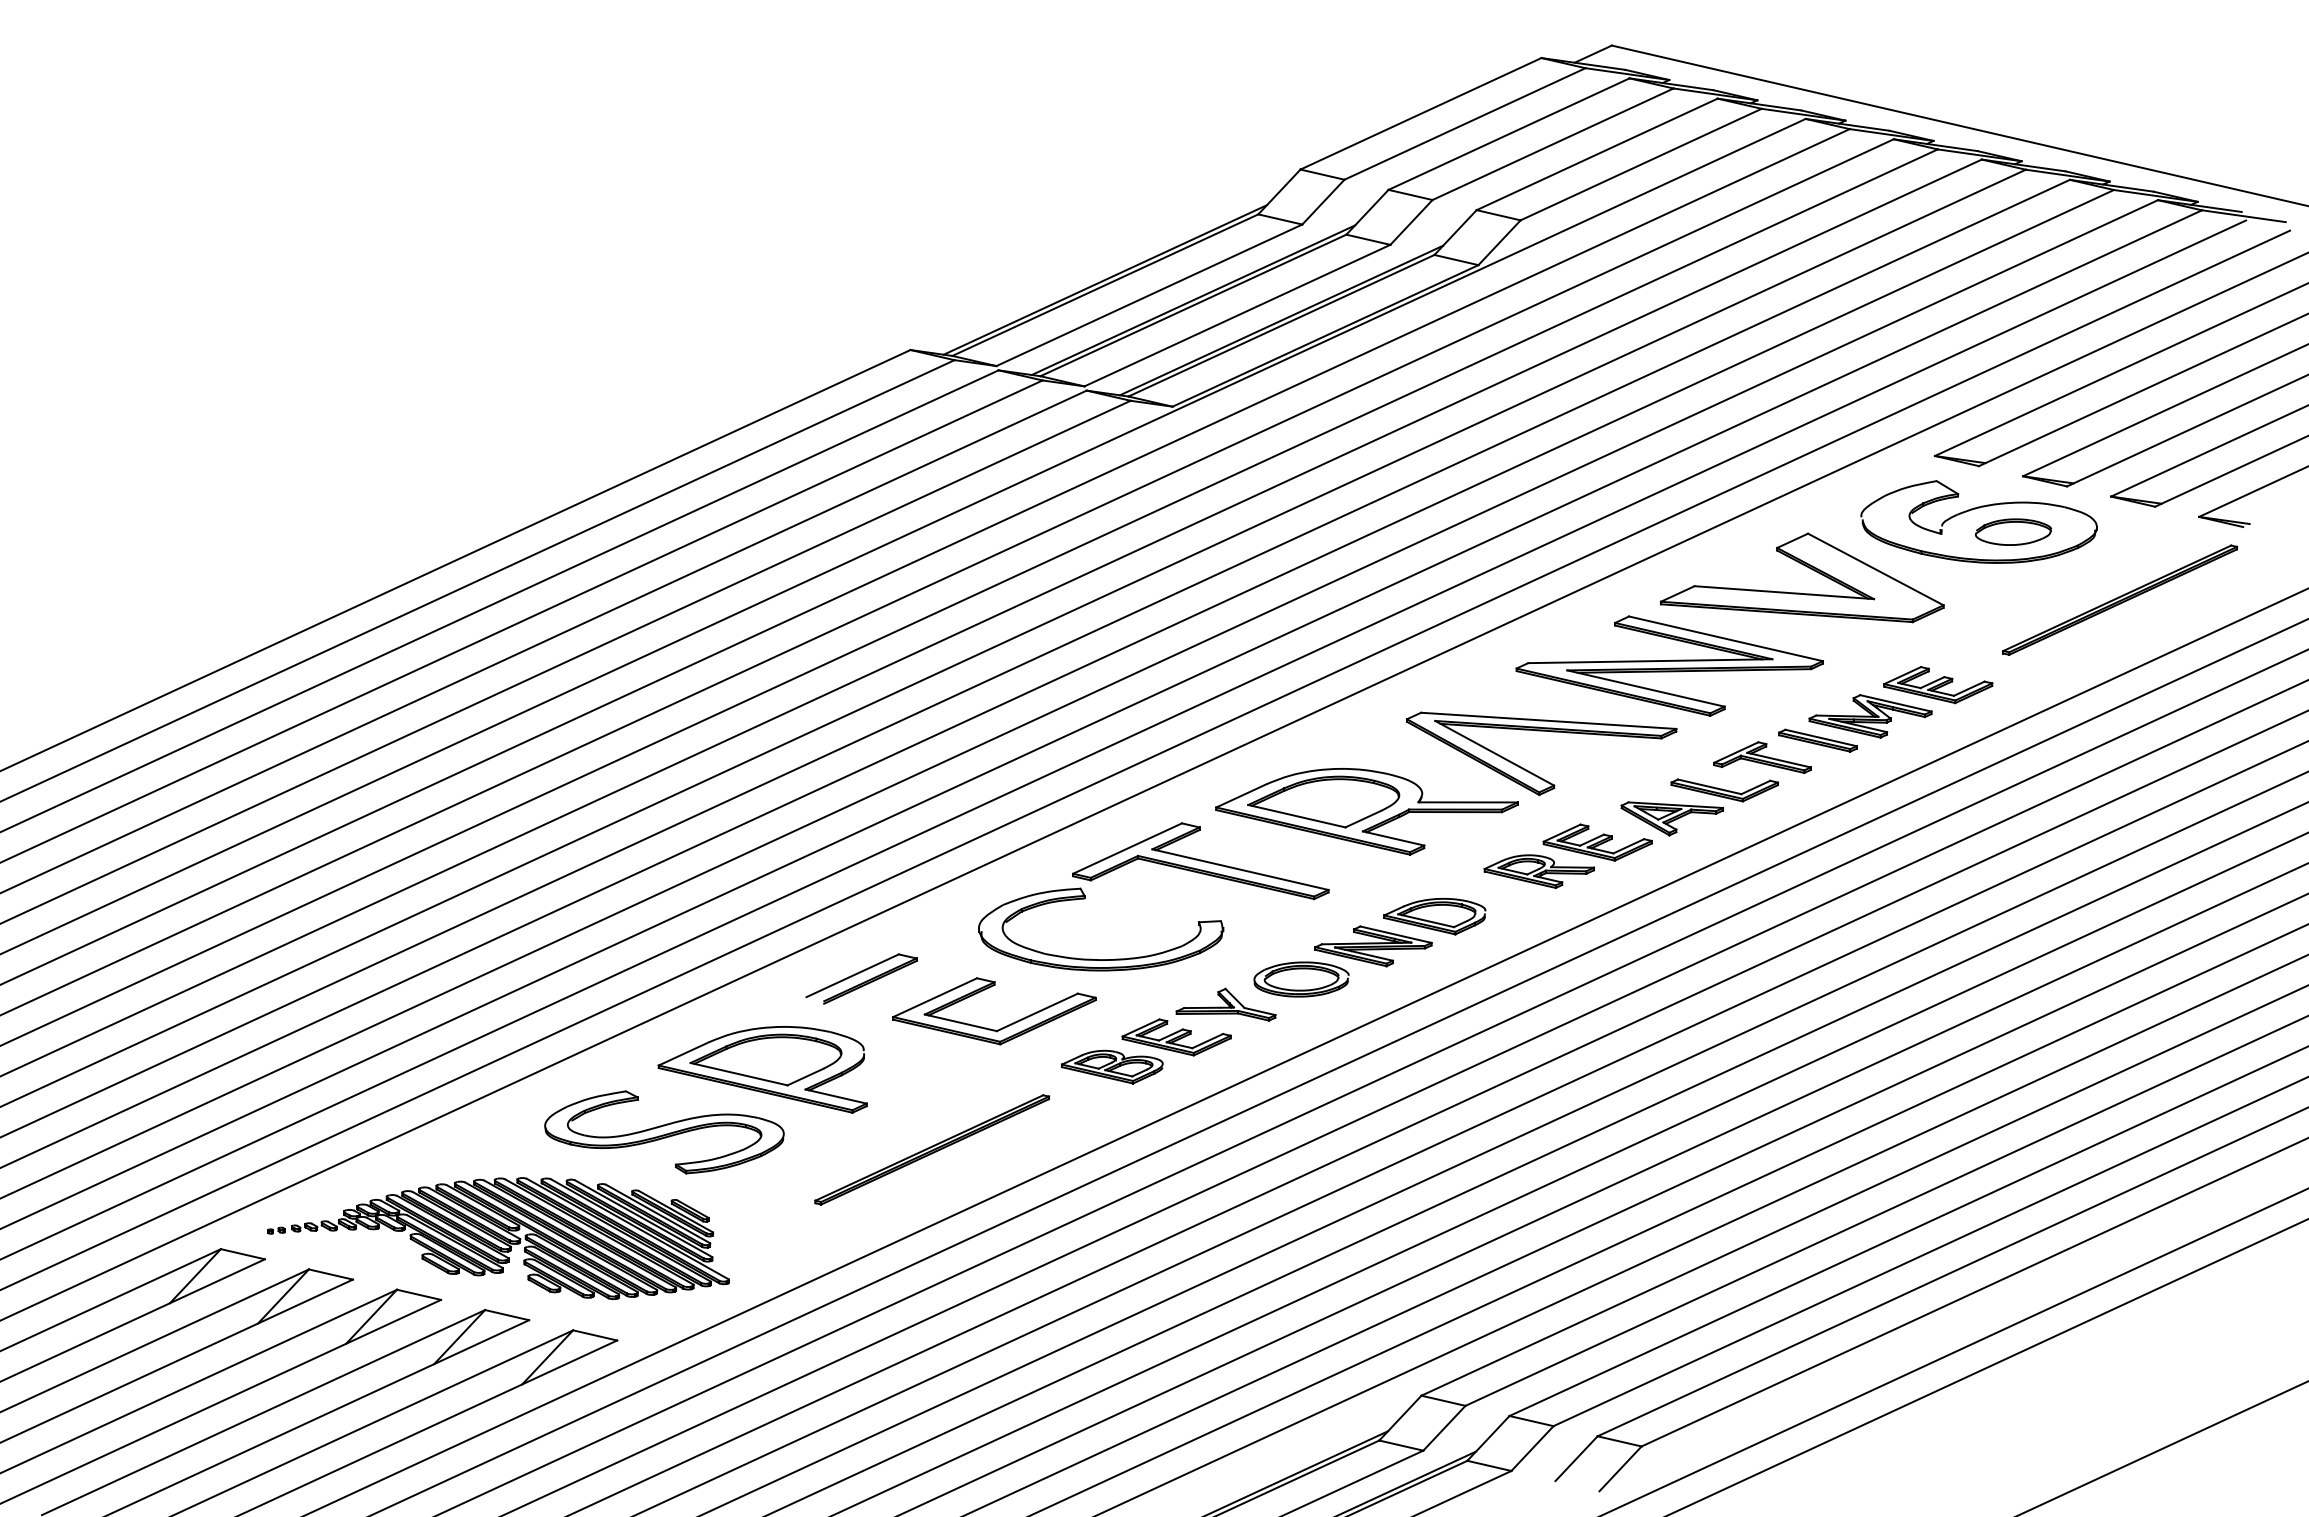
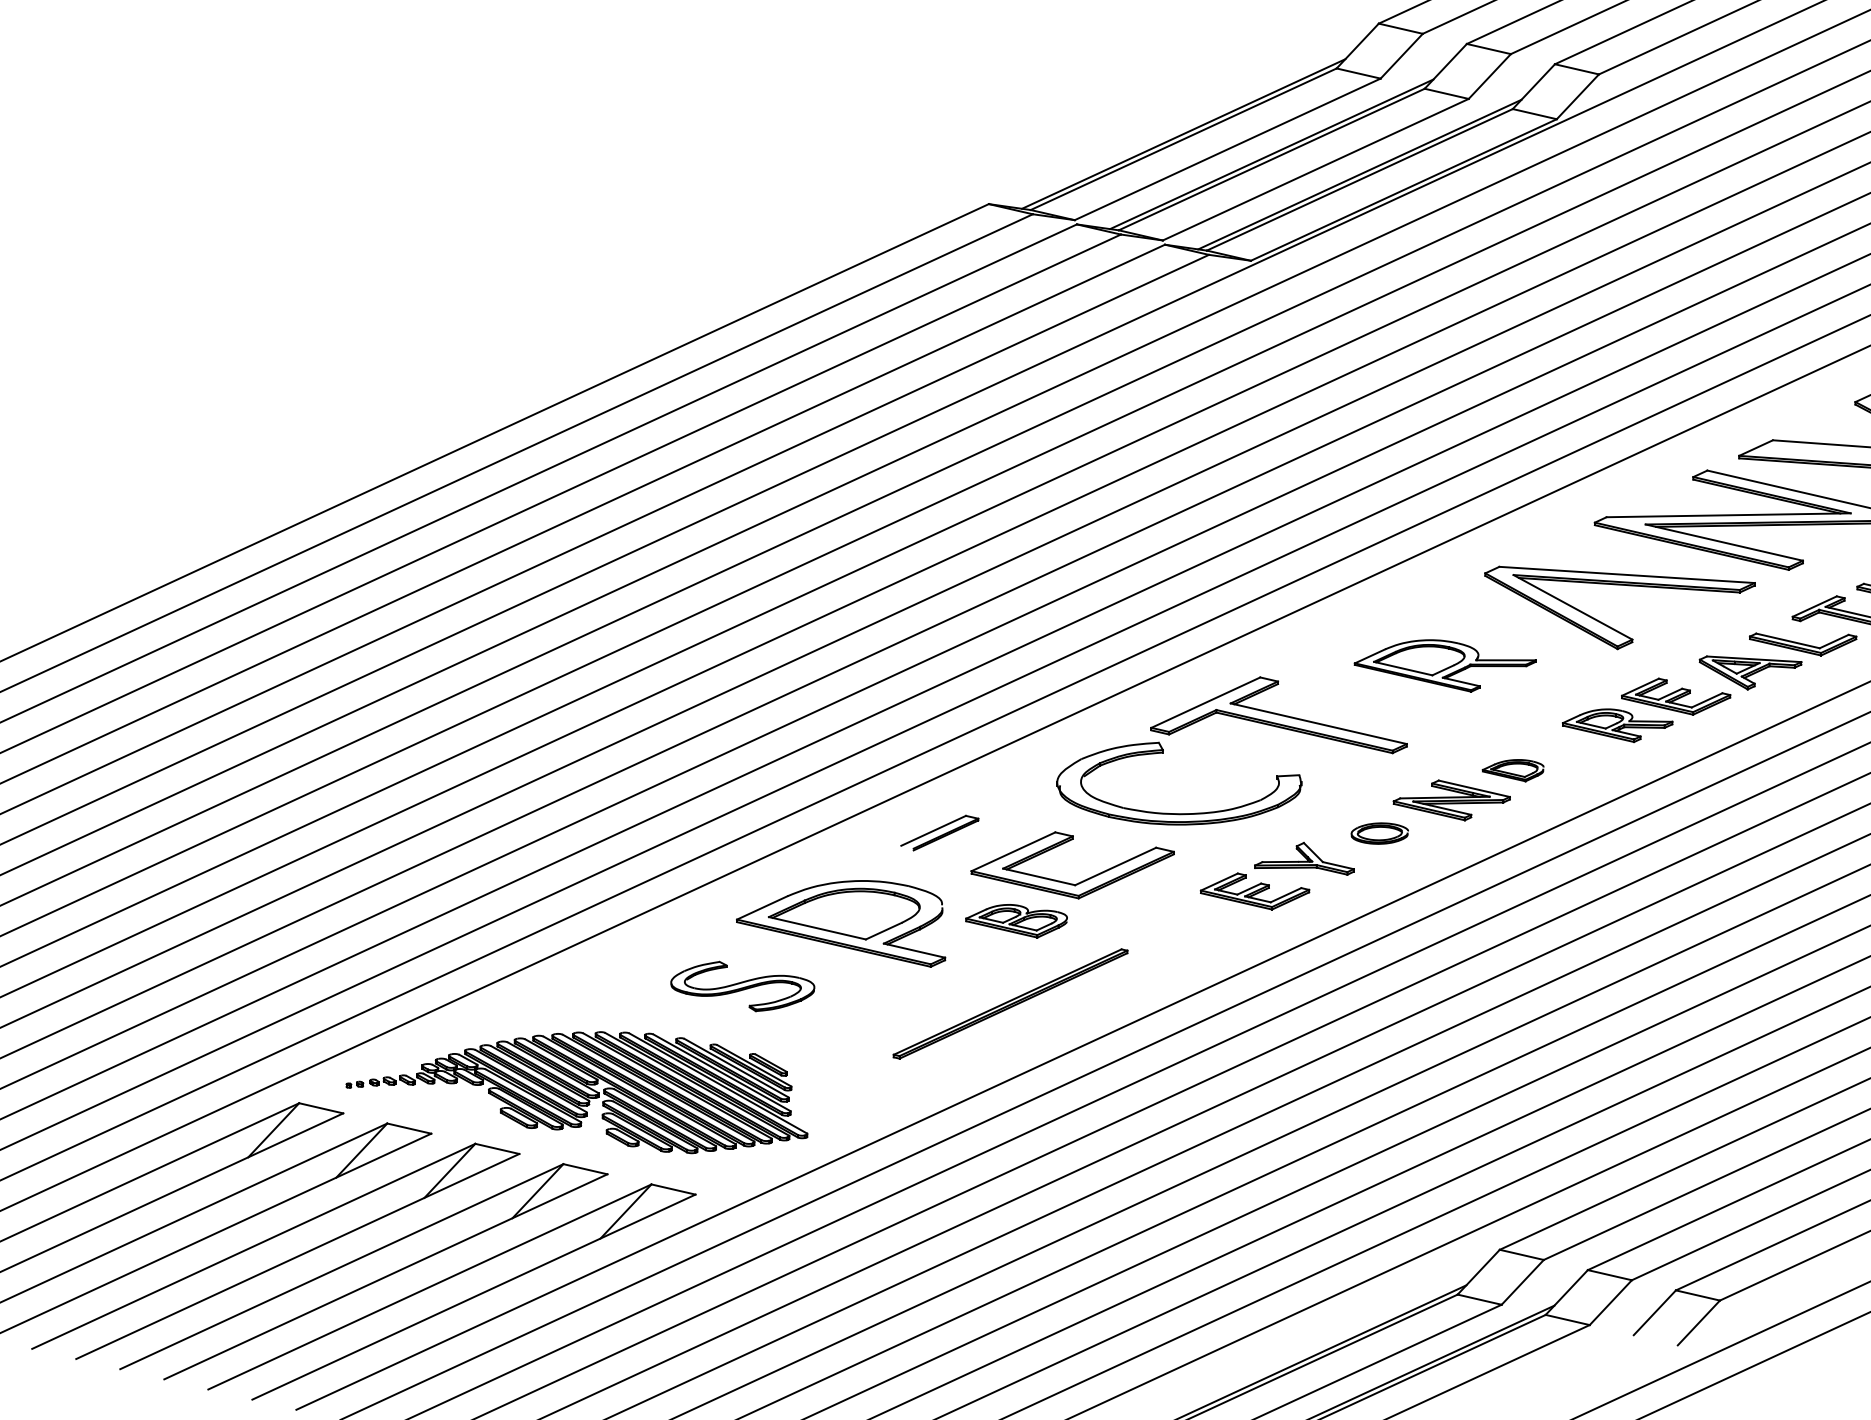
part: (1366, 811) -> (1444, 665), size x0.6
part: (1434, 916) -> (1512, 770), size x0.6
part: (861, 978) -> (939, 832), size x0.7
part: (1301, 979) -> (1379, 833), size x0.6
part: (1111, 1066) -> (1015, 920), moved
part: (664, 1132) -> (742, 986), size x0.6

